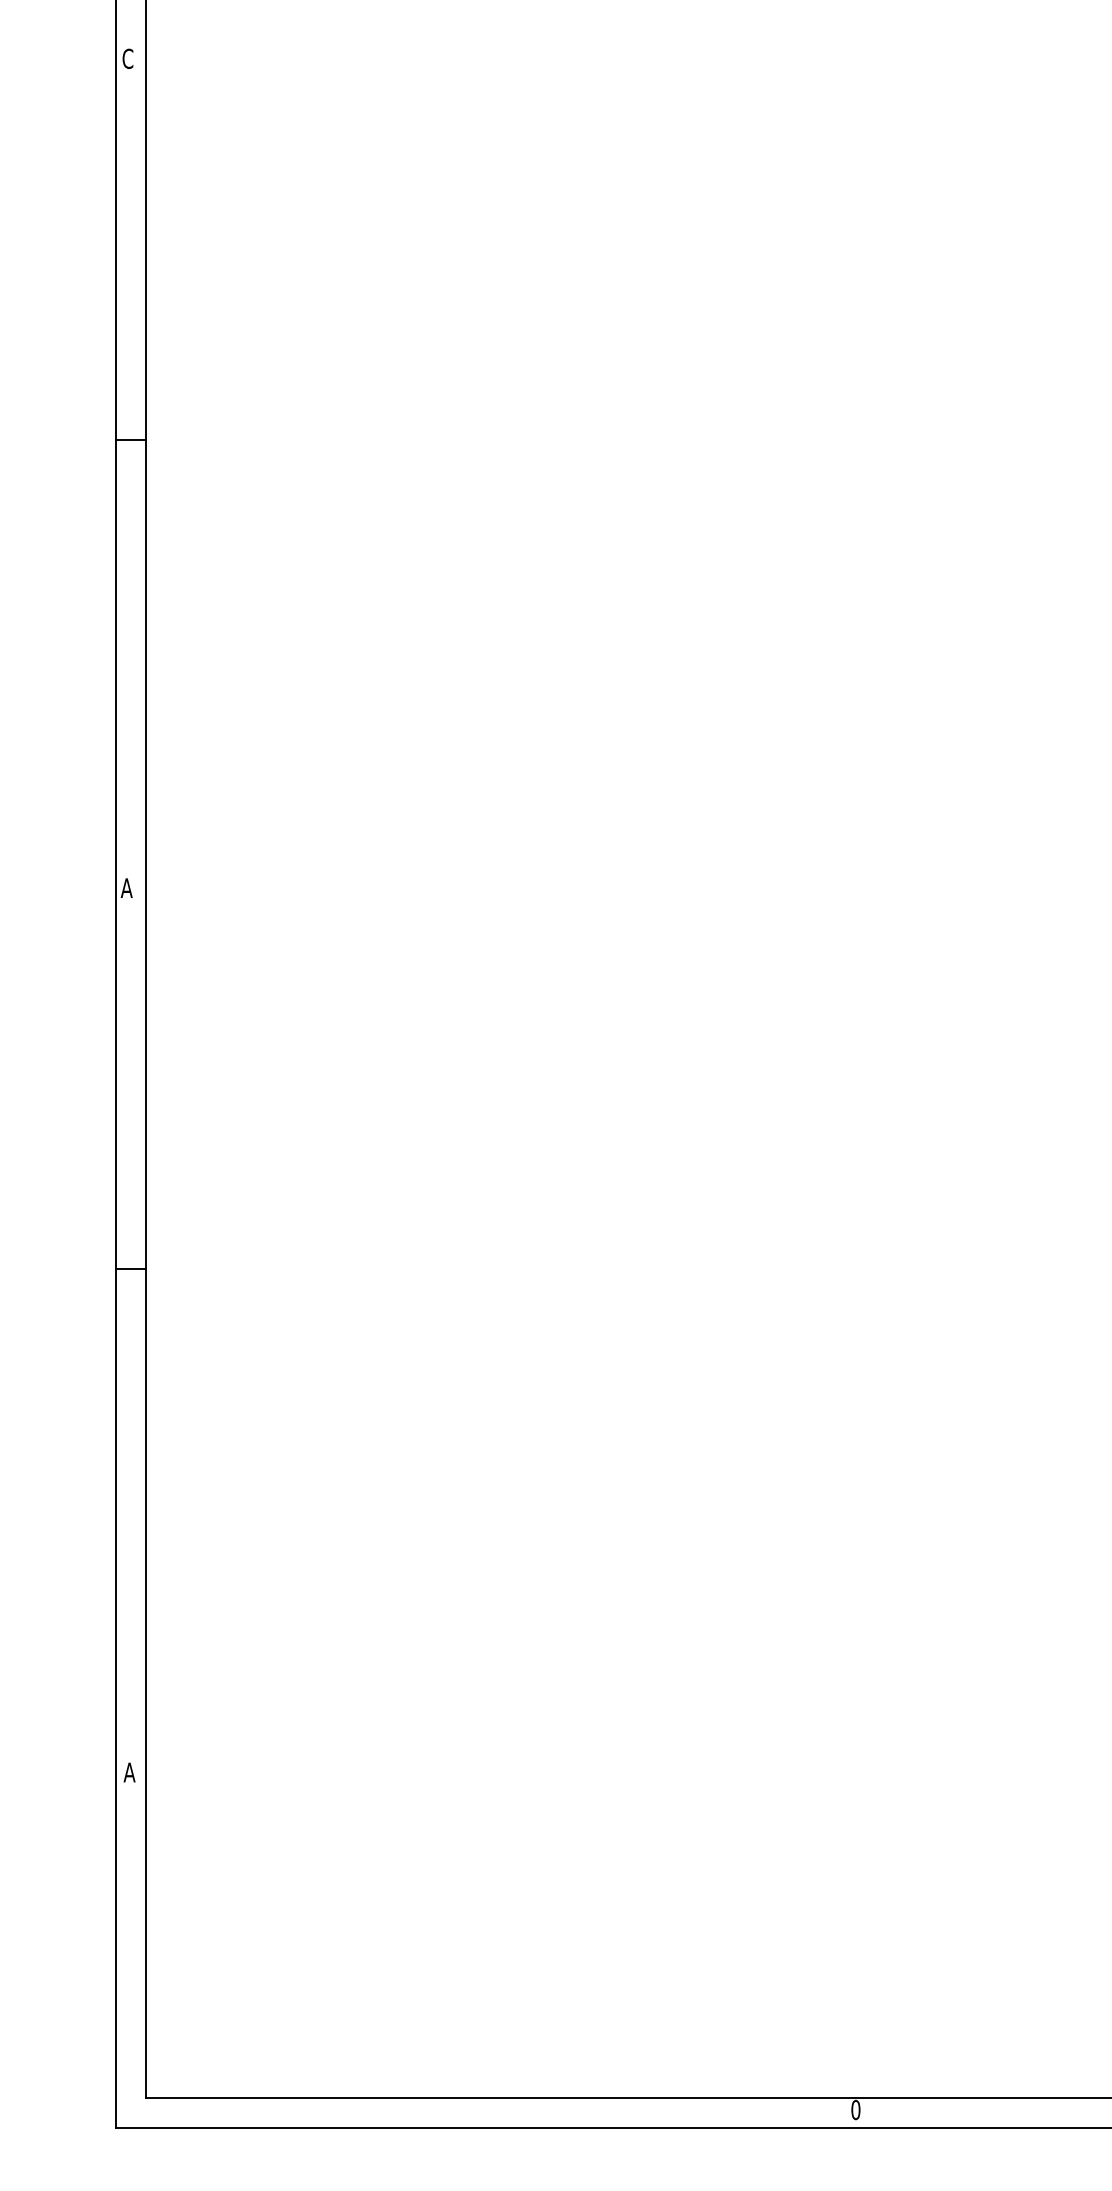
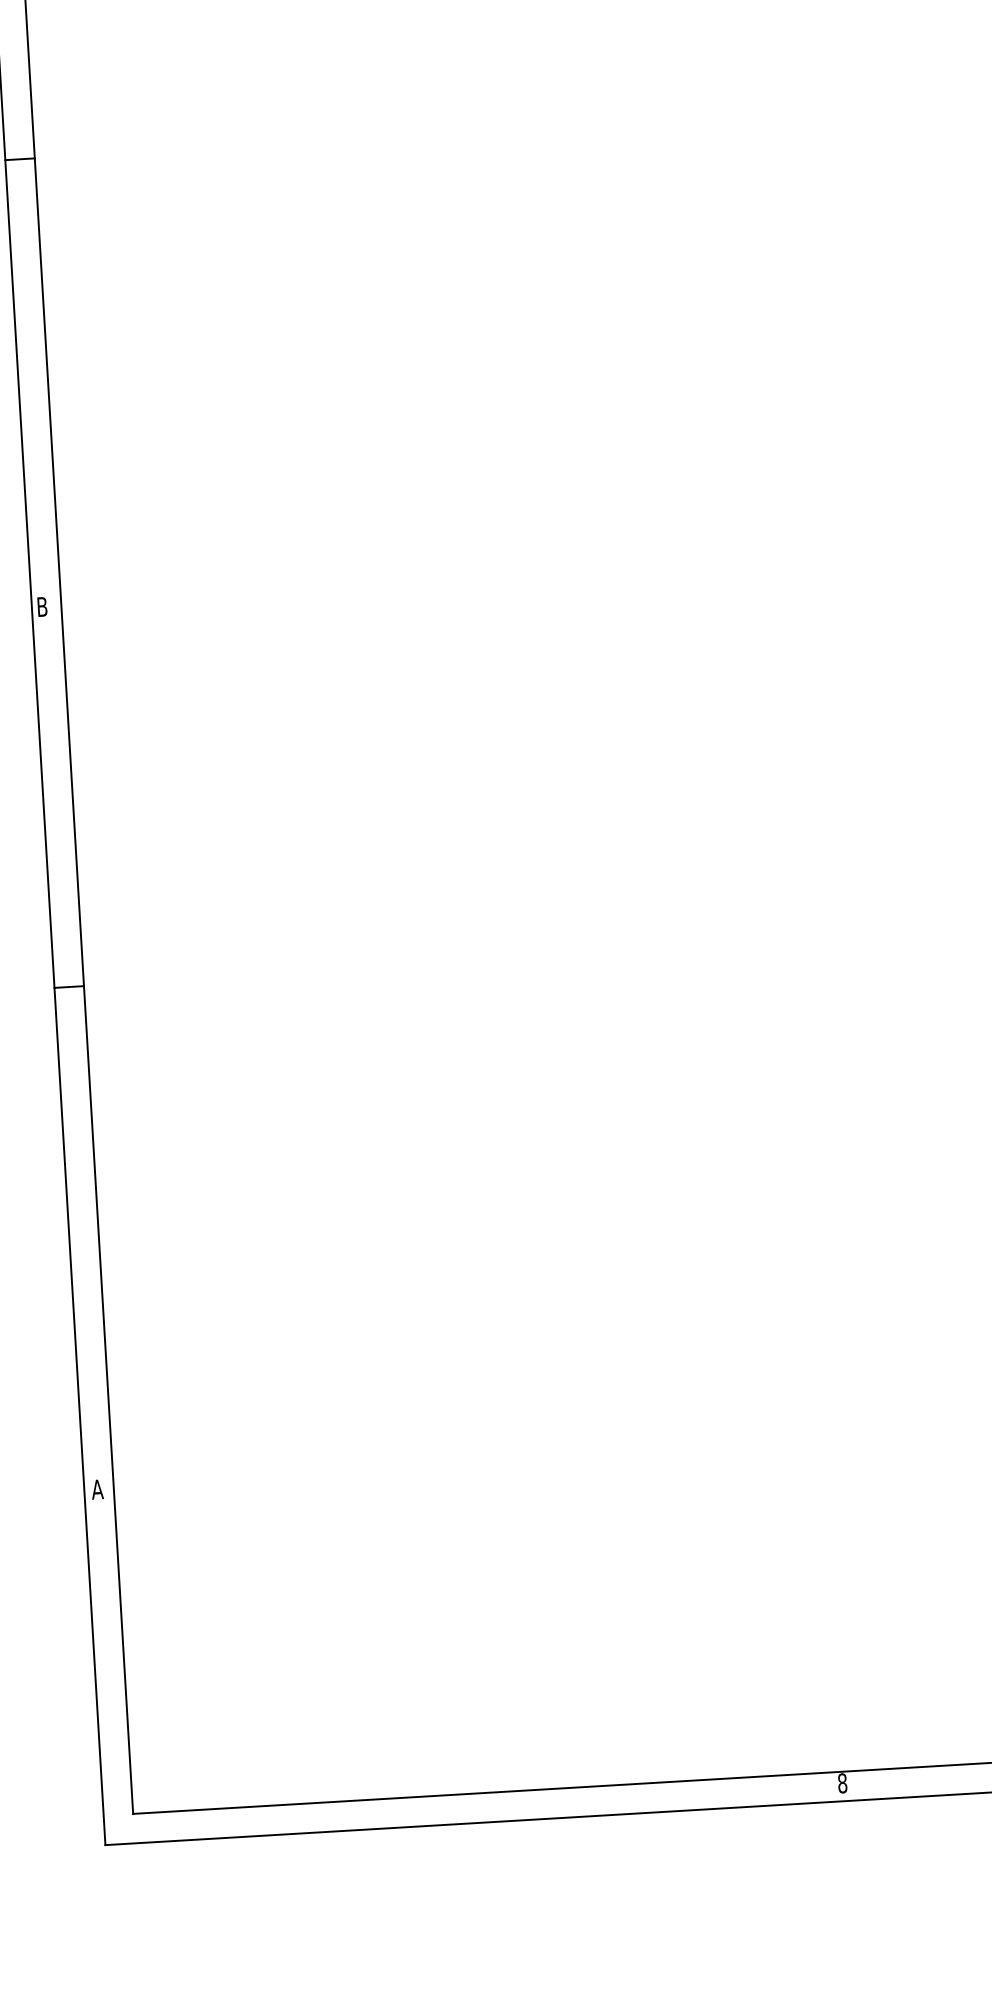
text: (126, 887) -> (41, 606), A -> B
text: (855, 2109) -> (842, 1782), 0 -> 8

